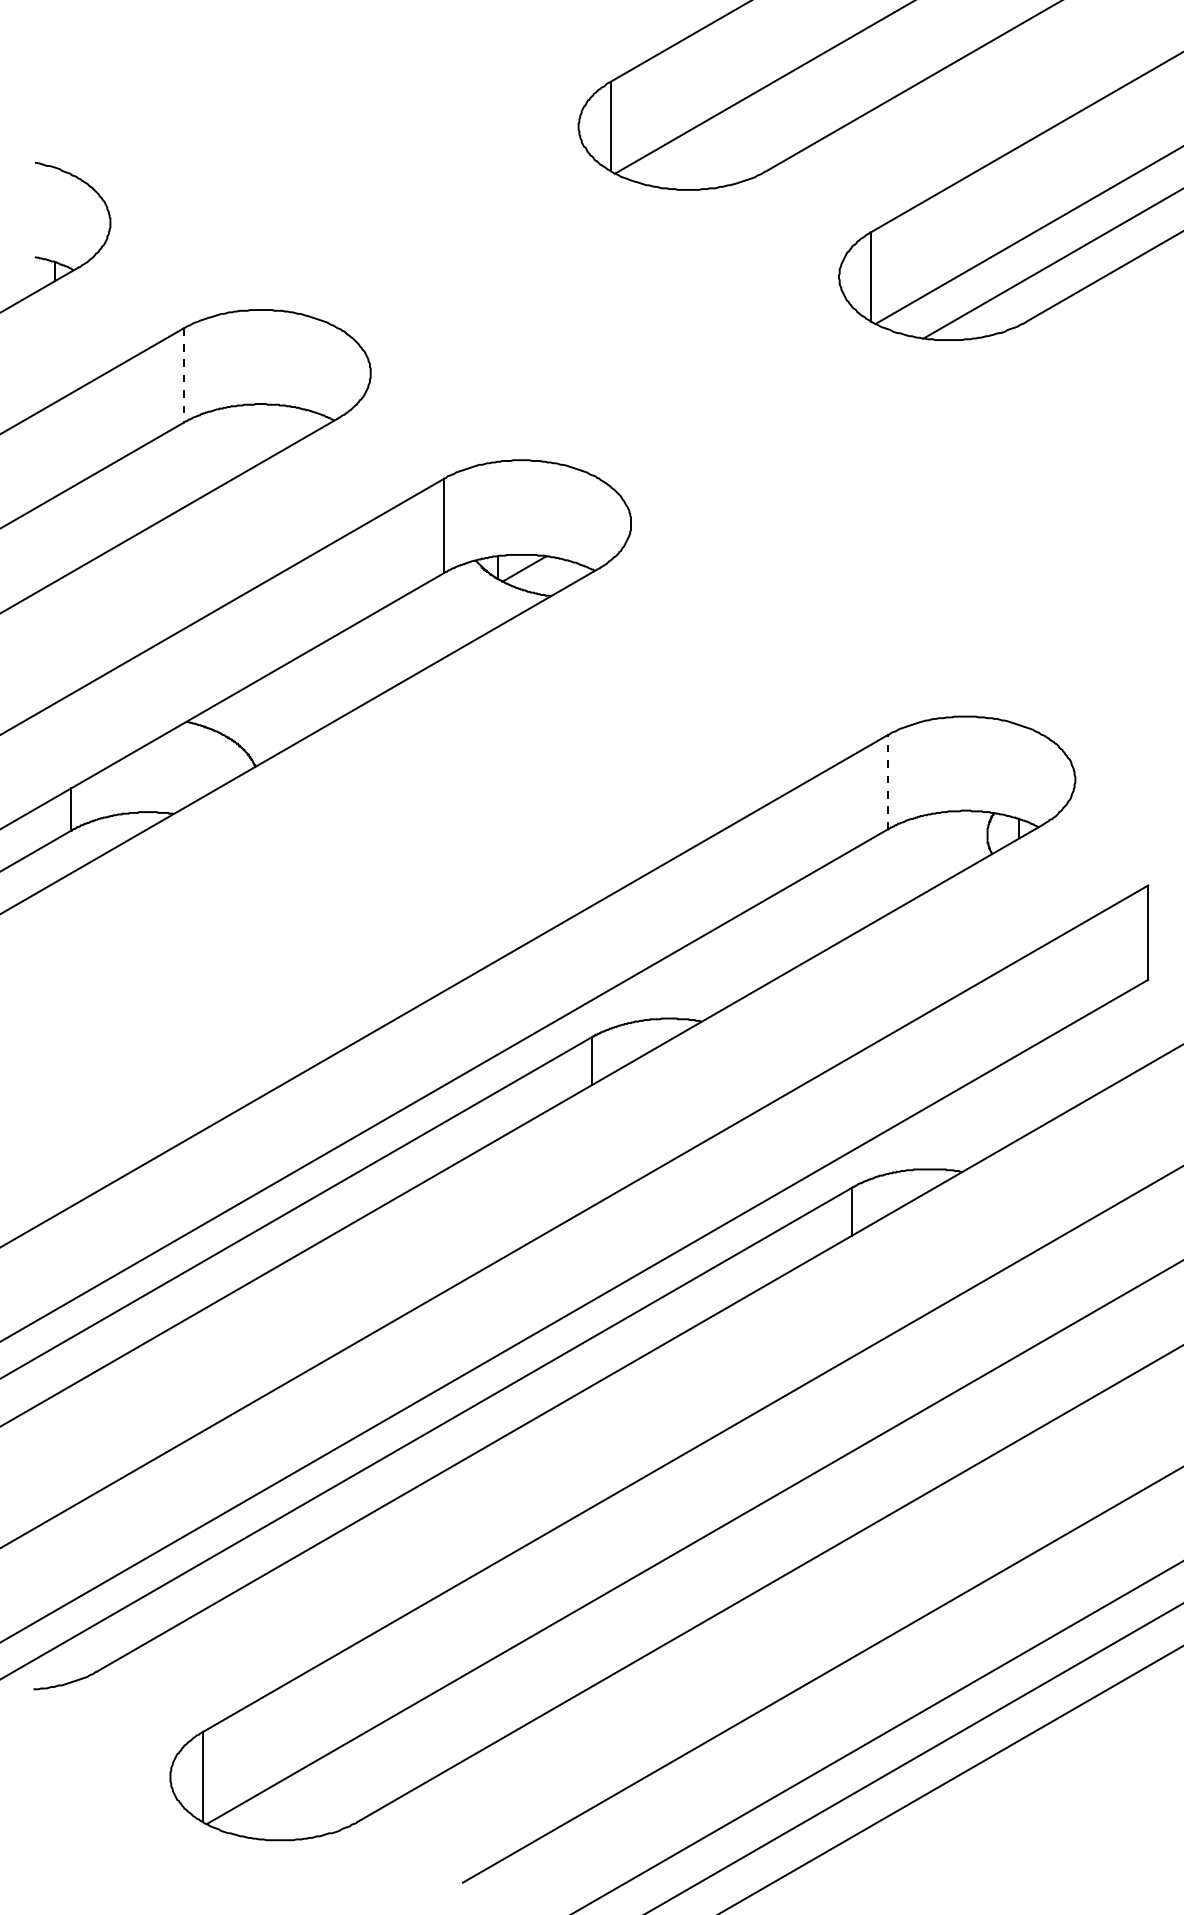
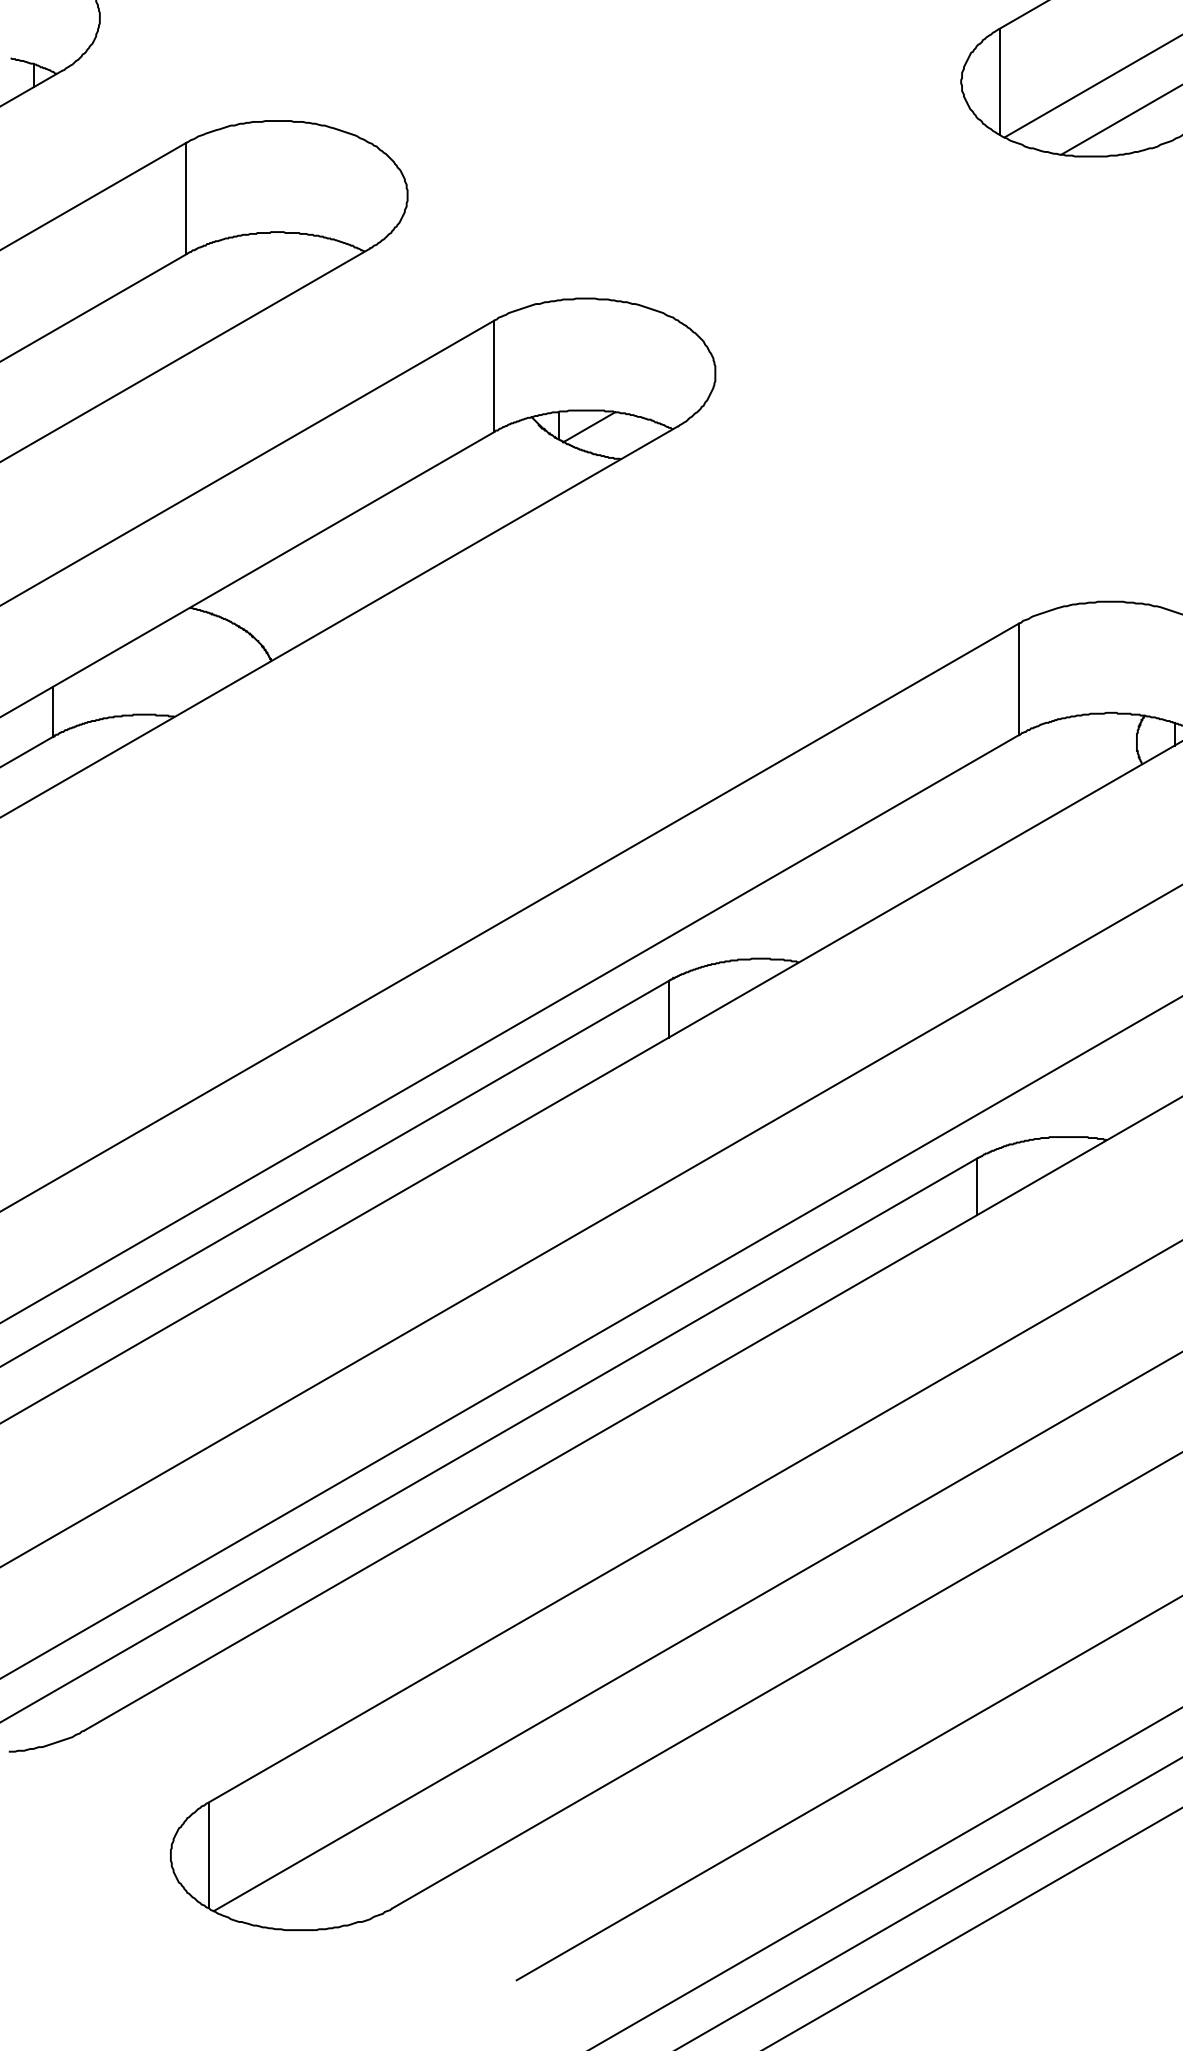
line: (183, 376) -> (186, 199), dashed -> solid
line: (887, 781) -> (1018, 678), dashed -> solid

